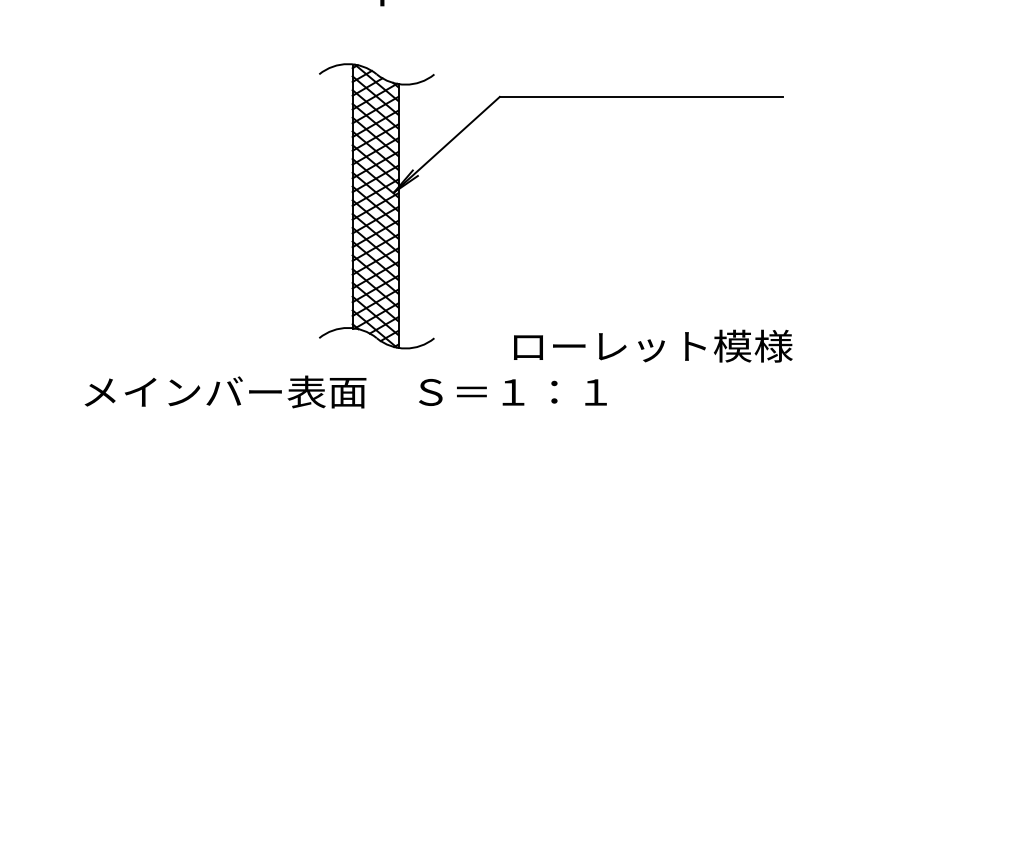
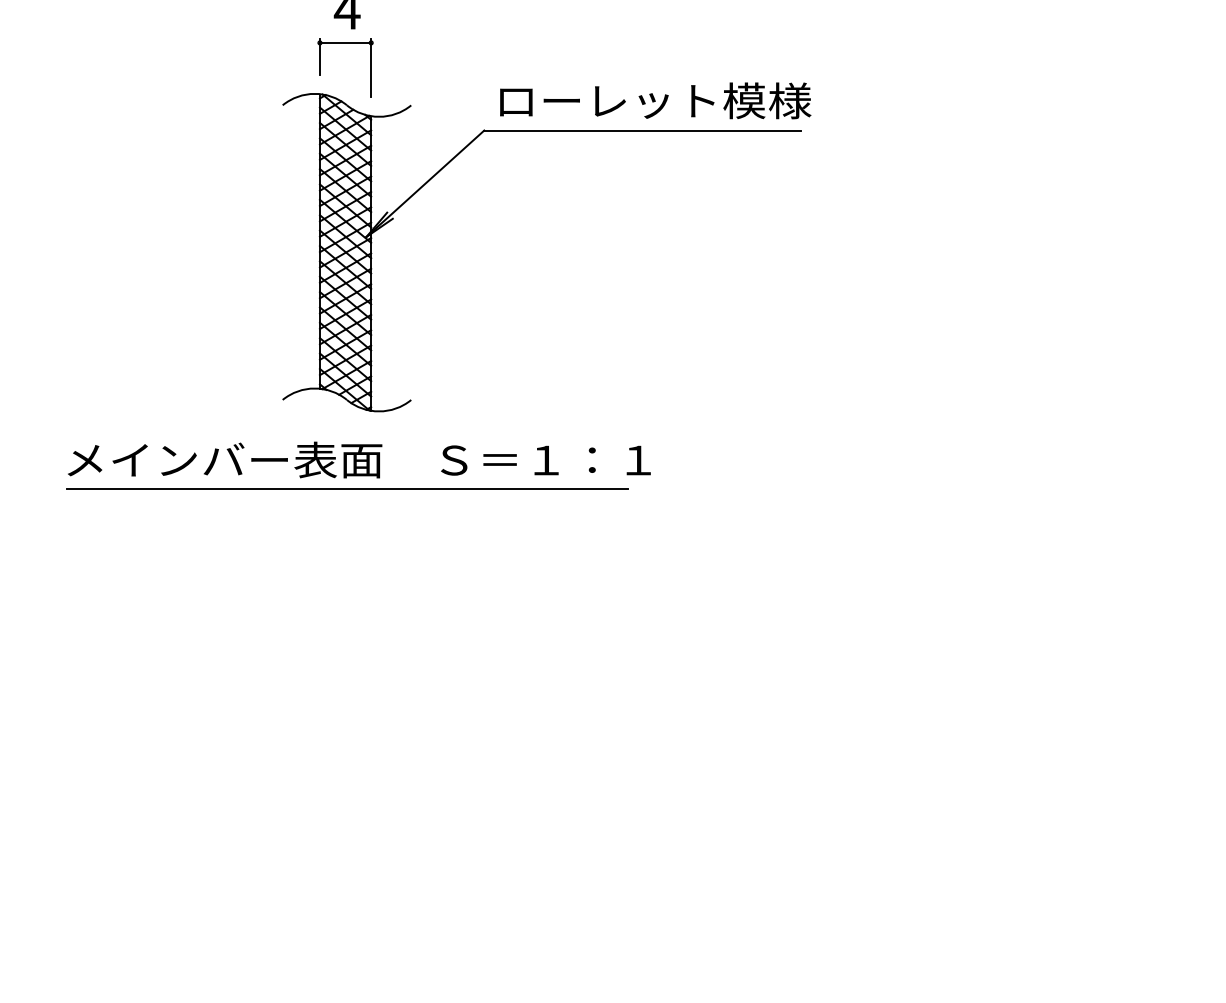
part: (375, 19) -> (345, 43), added
text: (653, 345) -> (655, 100), moved
text: (345, 391) -> (359, 459), moved
line: (376, 418) -> (346, 489), added

